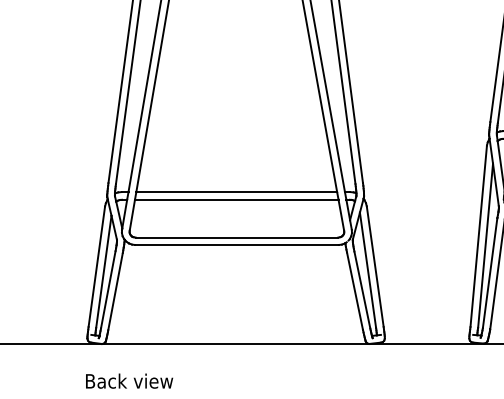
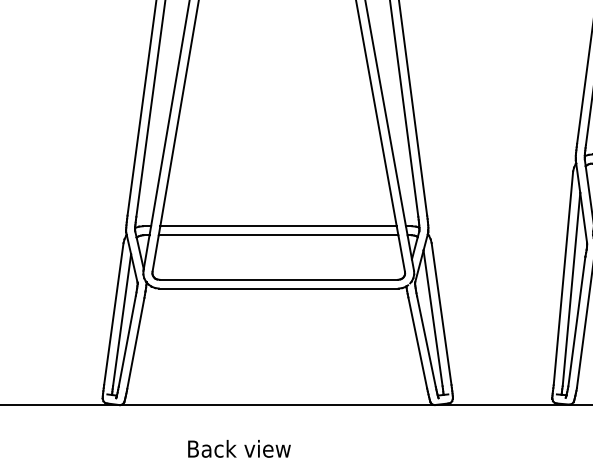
text: (129, 380) -> (239, 448), moved

